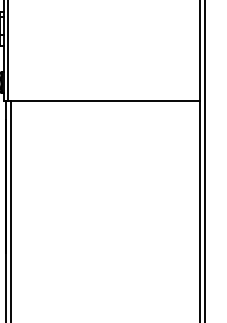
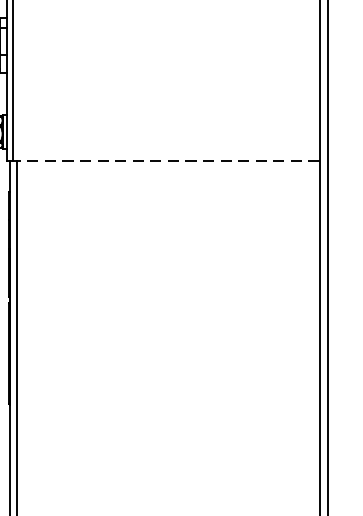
line: (103, 100) -> (165, 160), solid -> dashed

